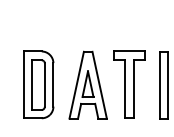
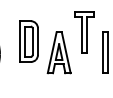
part: (37, 84) -> (28, 41), moved
part: (129, 84) -> (84, 32), moved

